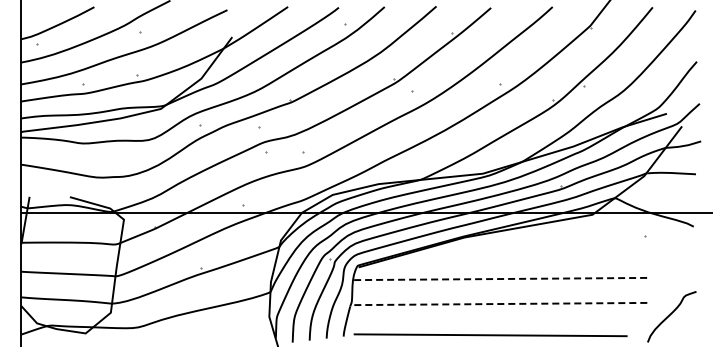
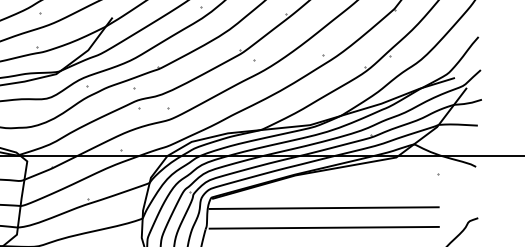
line: (500, 279) -> (323, 208), dashed -> solid
line: (500, 304) -> (323, 228), dashed -> solid

